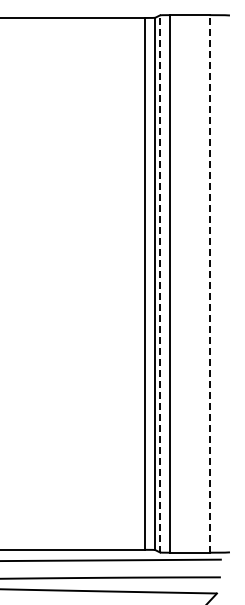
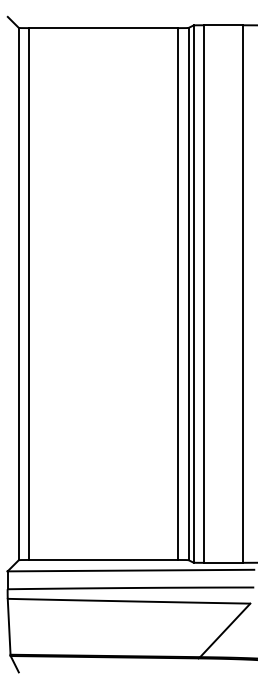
line: (160, 284) -> (193, 294), dashed -> solid
line: (209, 284) -> (242, 294), dashed -> solid

